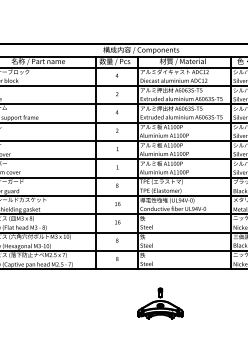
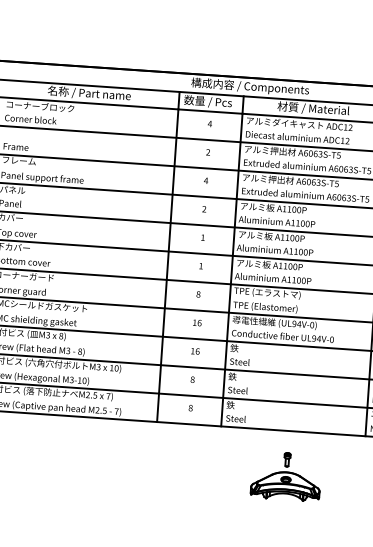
part: (160, 303) -> (286, 476), moved

